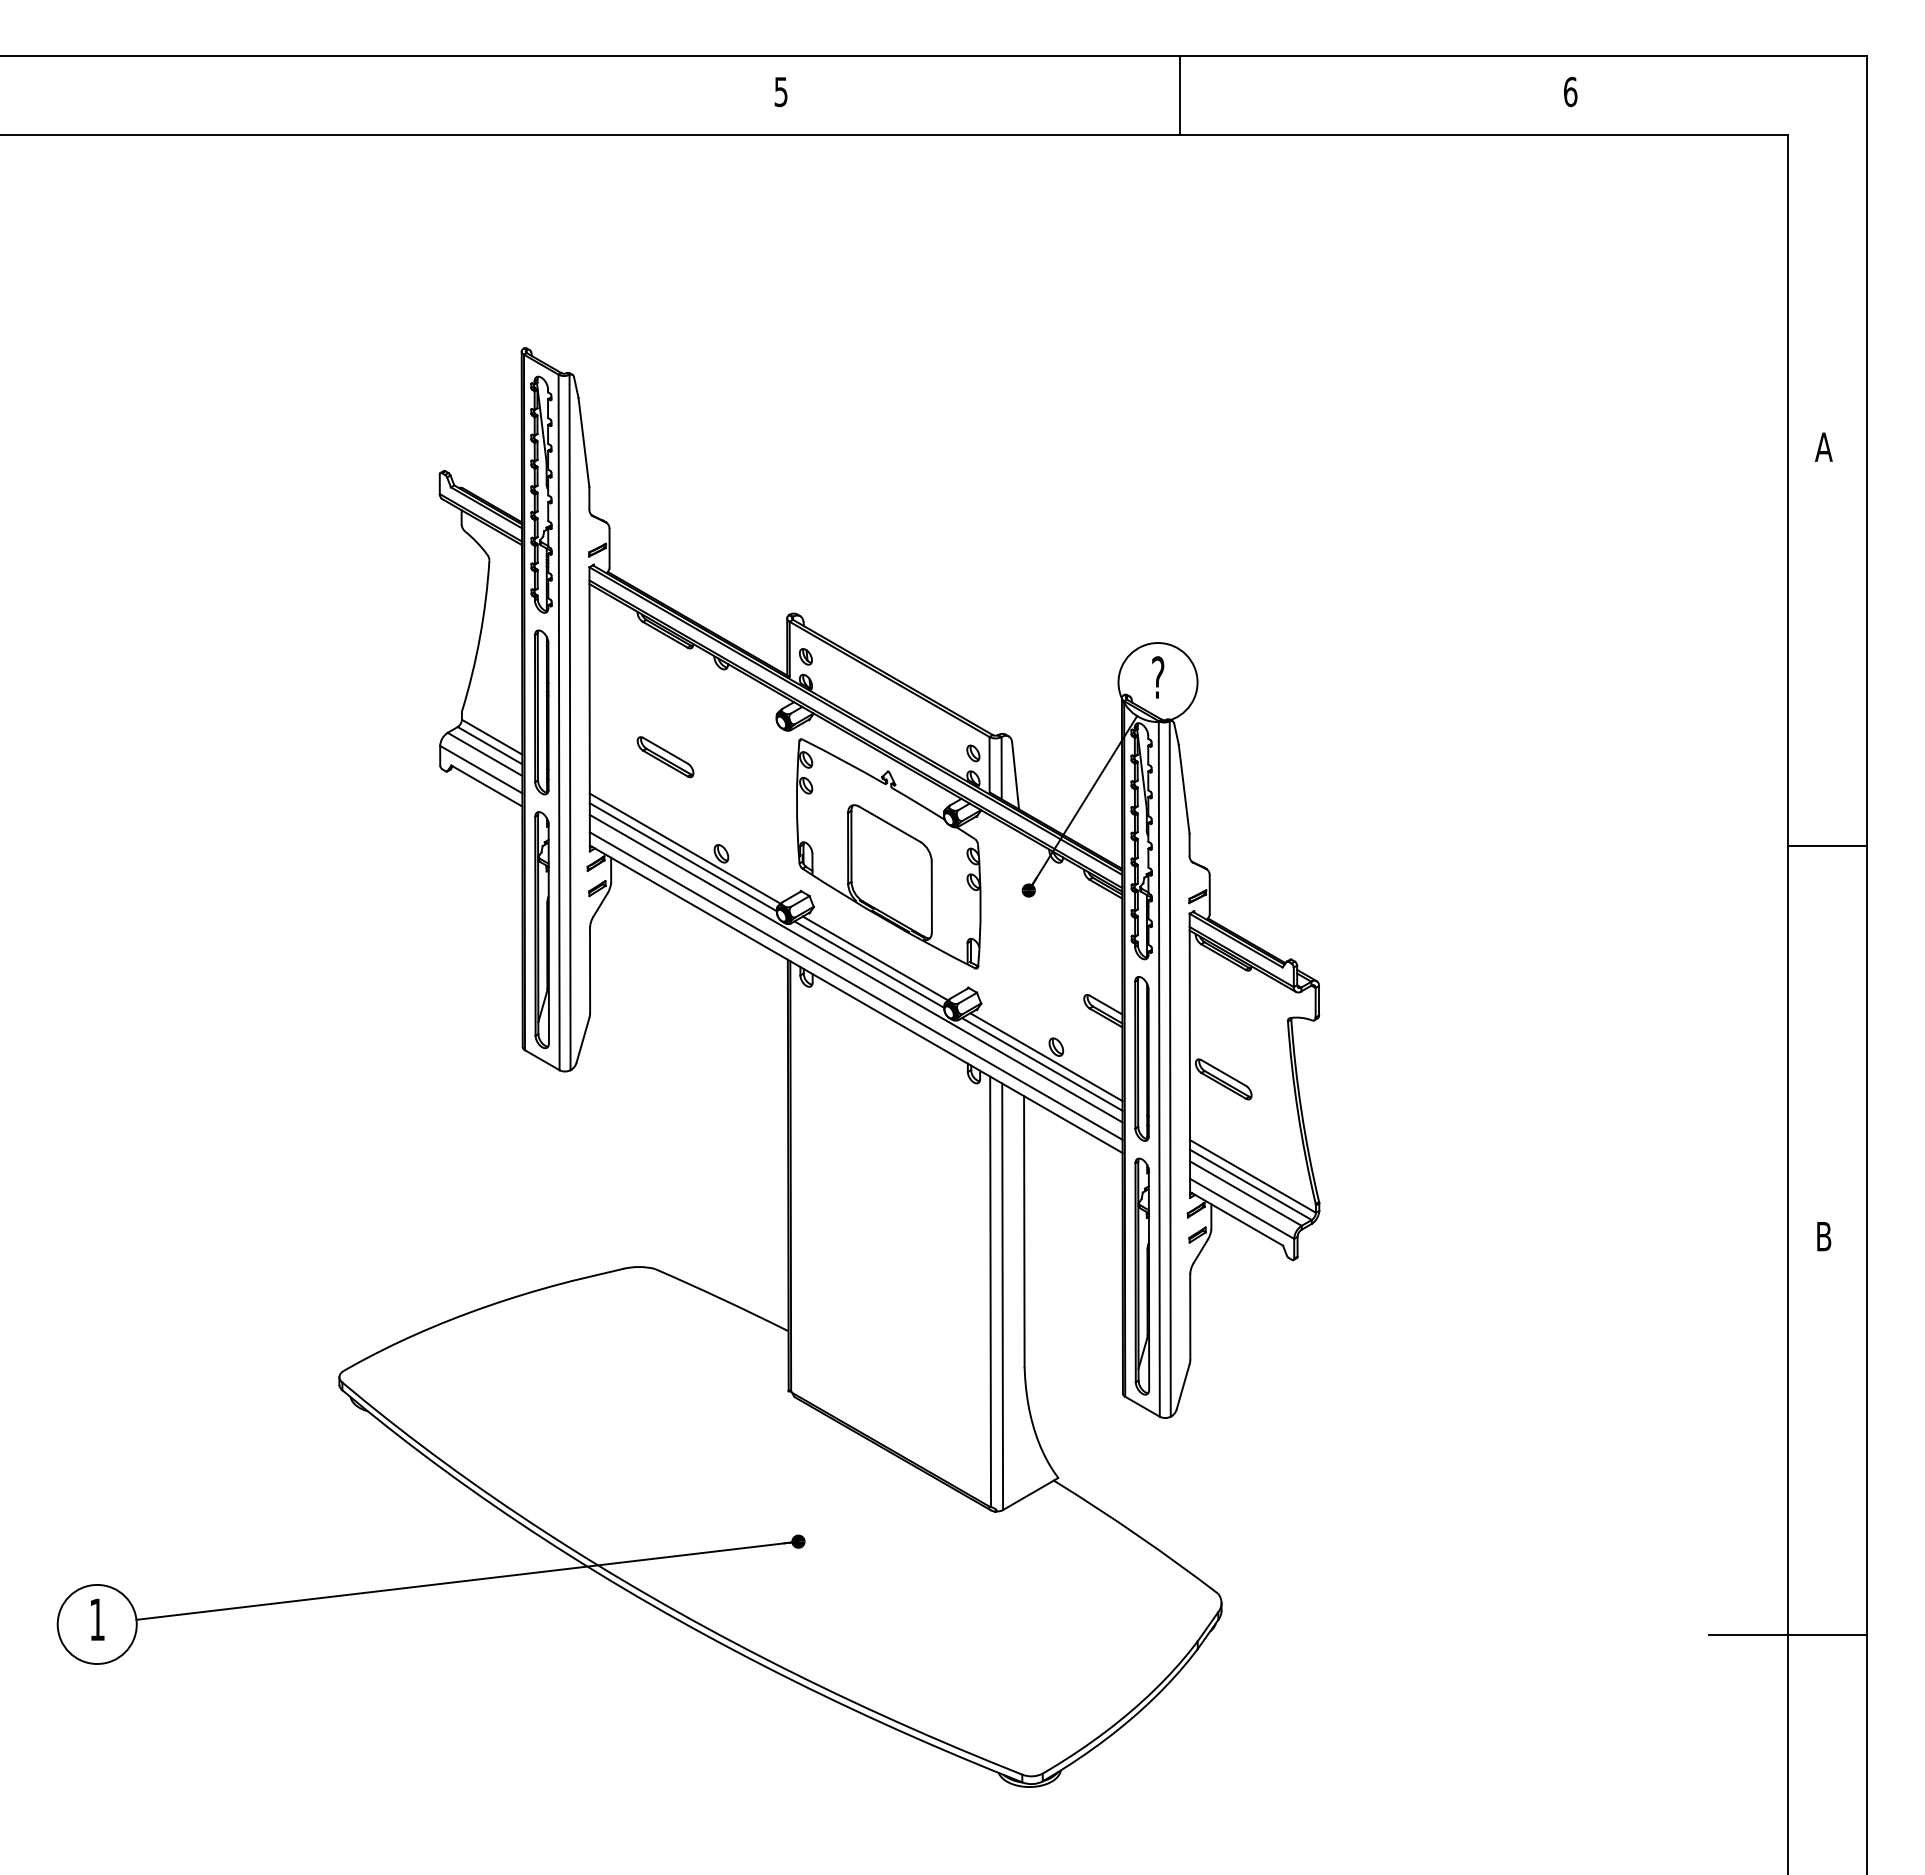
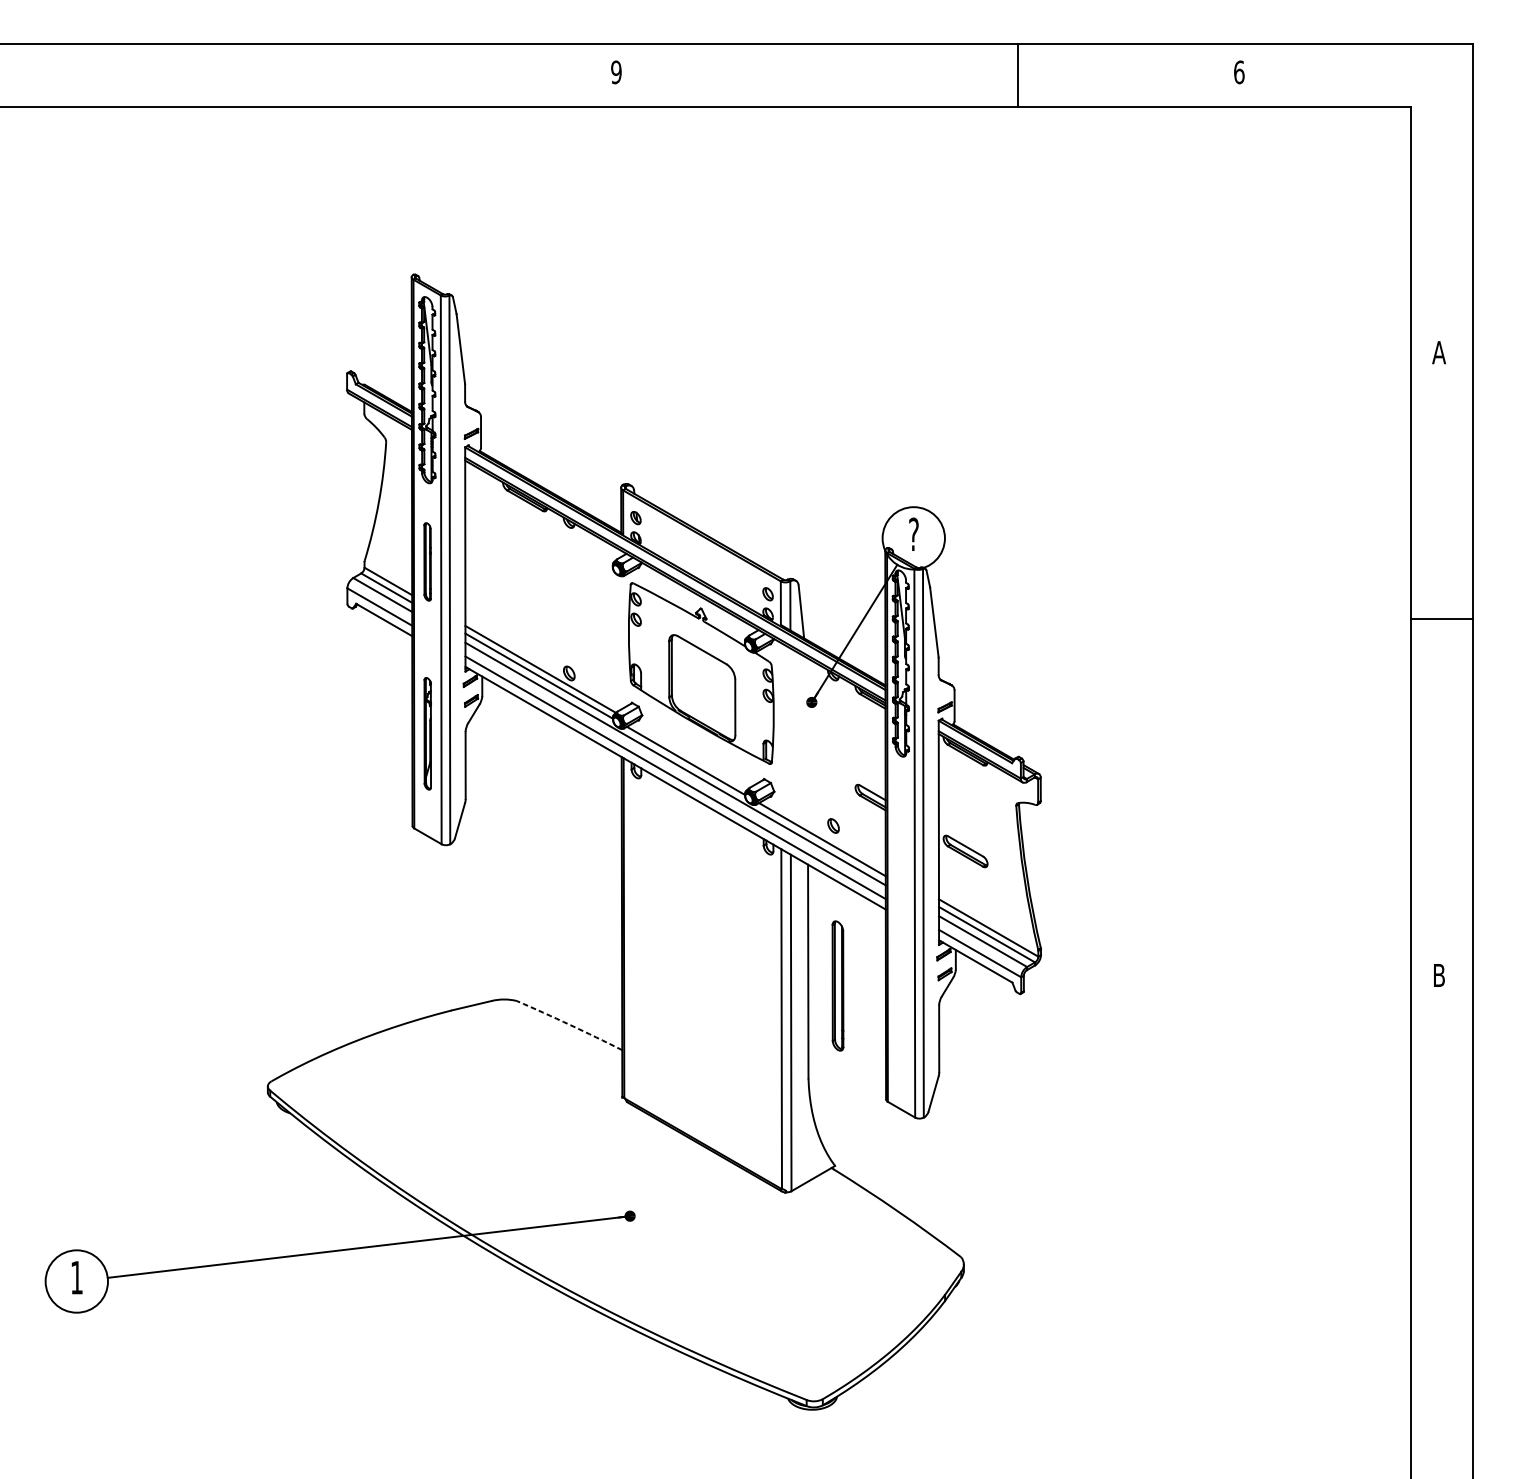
text: (780, 91) -> (615, 72), 5 -> 9
line: (1180, 95) -> (1017, 75), moved
part: (541, 712) -> (427, 561), size x0.6
part: (665, 757) -> (525, 597), removed
line: (1827, 845) -> (1441, 618), moved
part: (541, 930) -> (427, 733), size x0.6
line: (875, 958) -> (690, 756), removed
line: (1046, 1057) -> (825, 834), removed
part: (1141, 1058) -> (837, 985), moved
part: (1142, 1276) -> (901, 1006), removed
arc: (722, 1299) -> (570, 1025), solid -> dashed
line: (1788, 1635) -> (1411, 1290), removed

